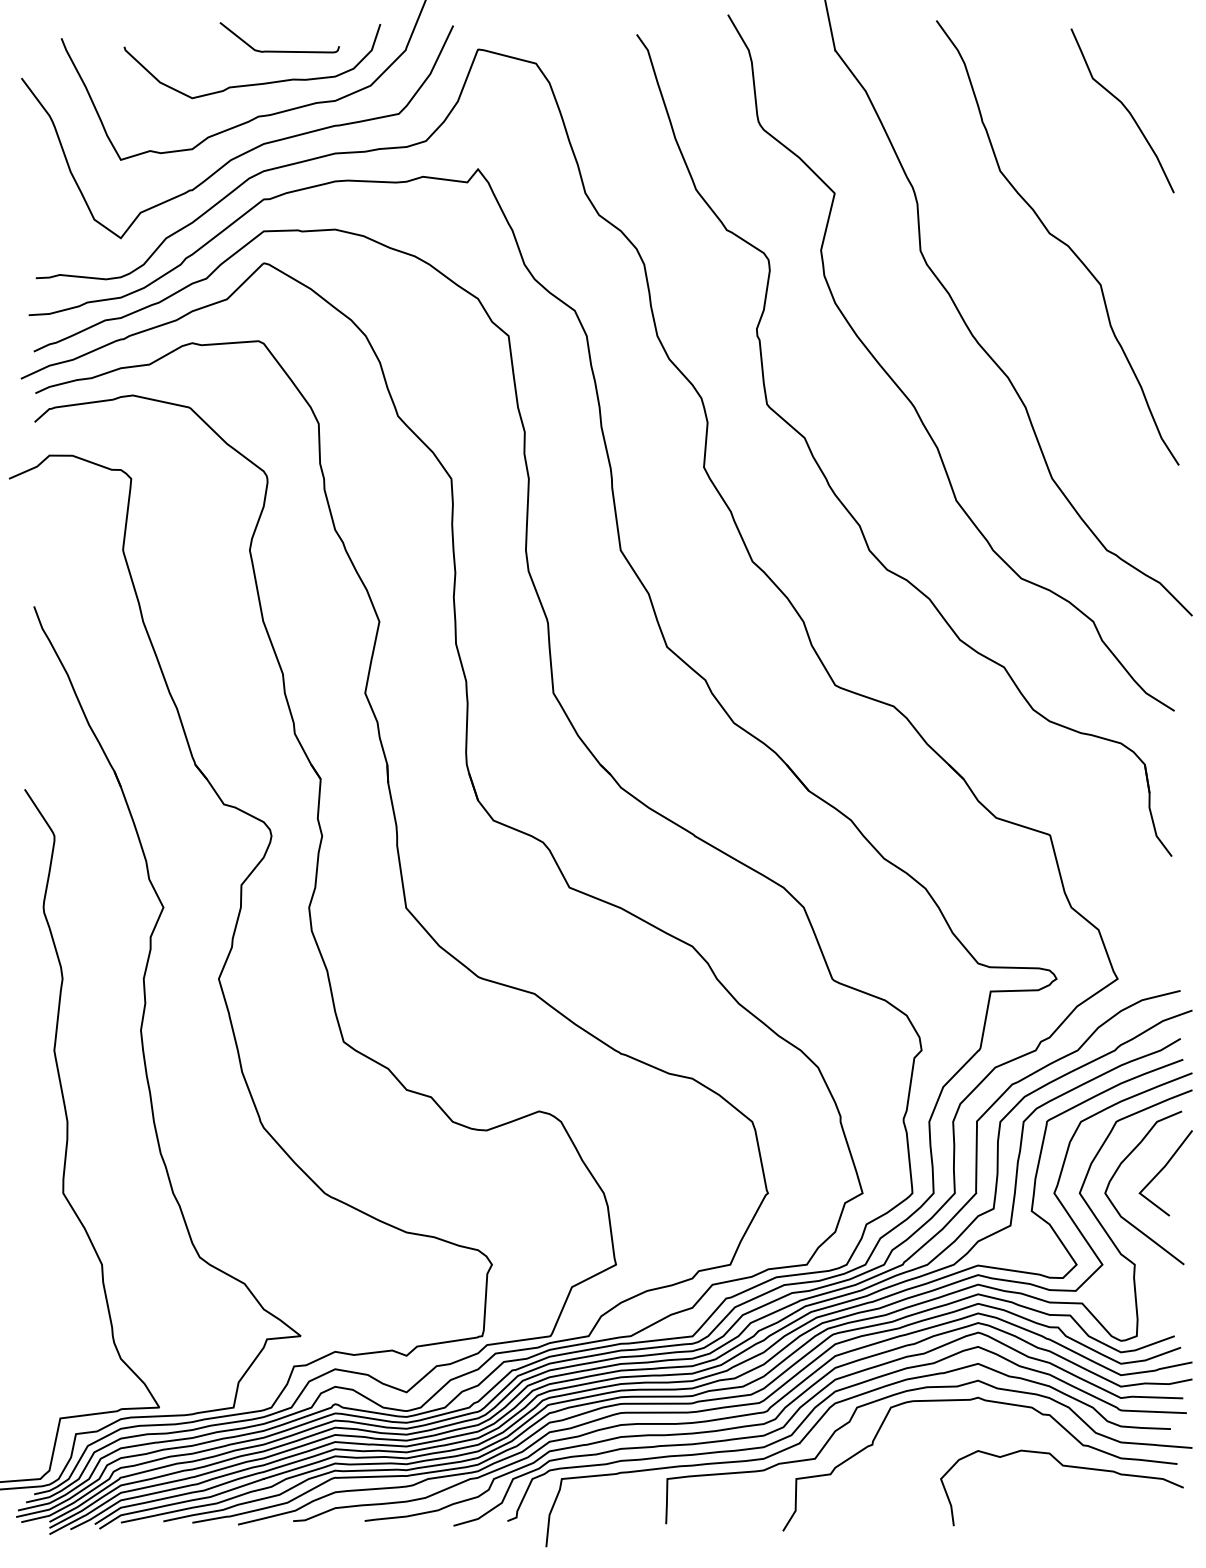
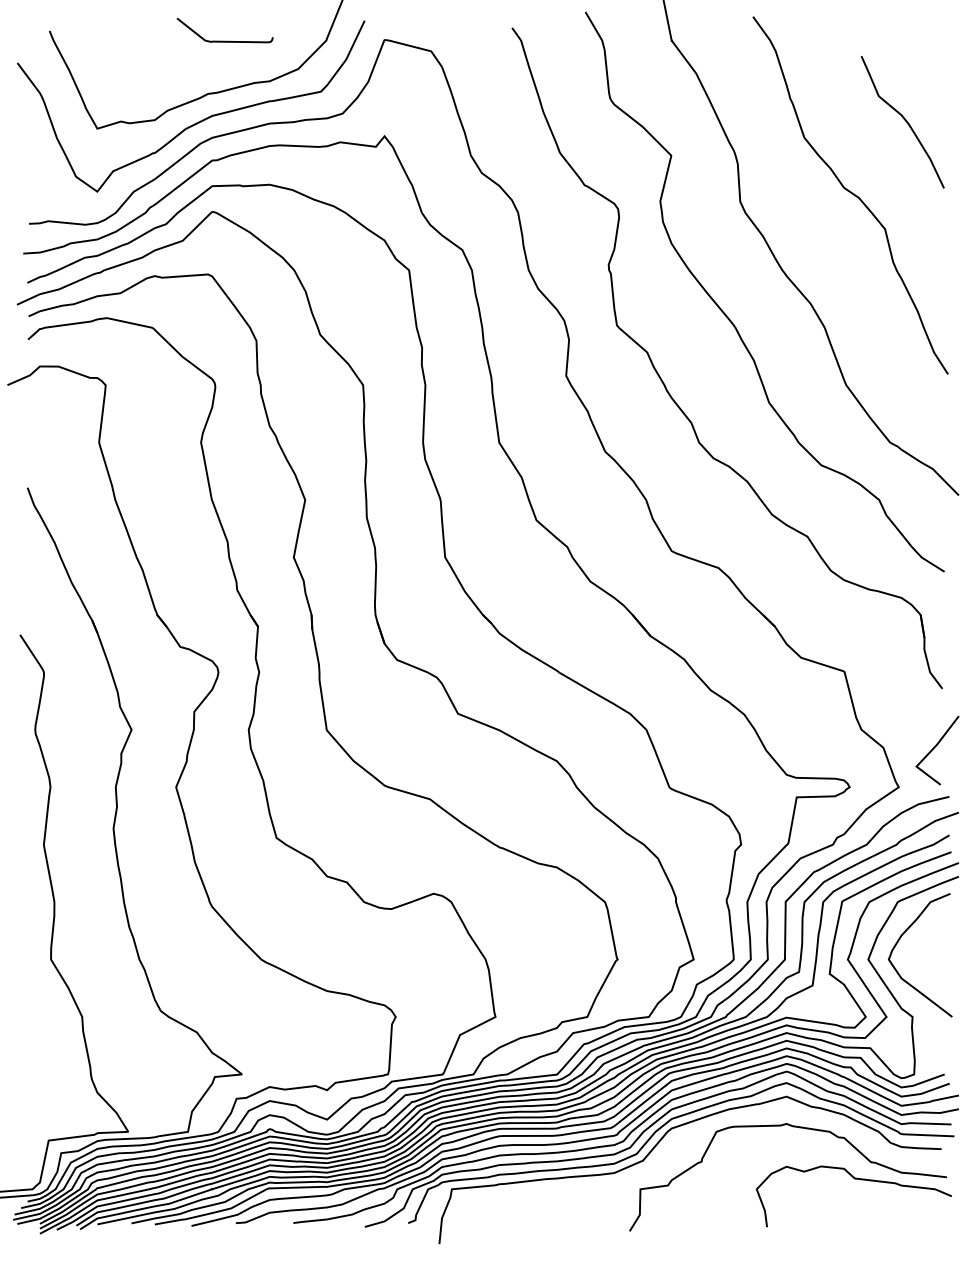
curve: (254, 83) -> (204, 67), removed
curve: (1125, 109) -> (905, 121), moved
line: (1162, 1170) -> (934, 748), moved
curve: (916, 1390) -> (737, 1118), removed

